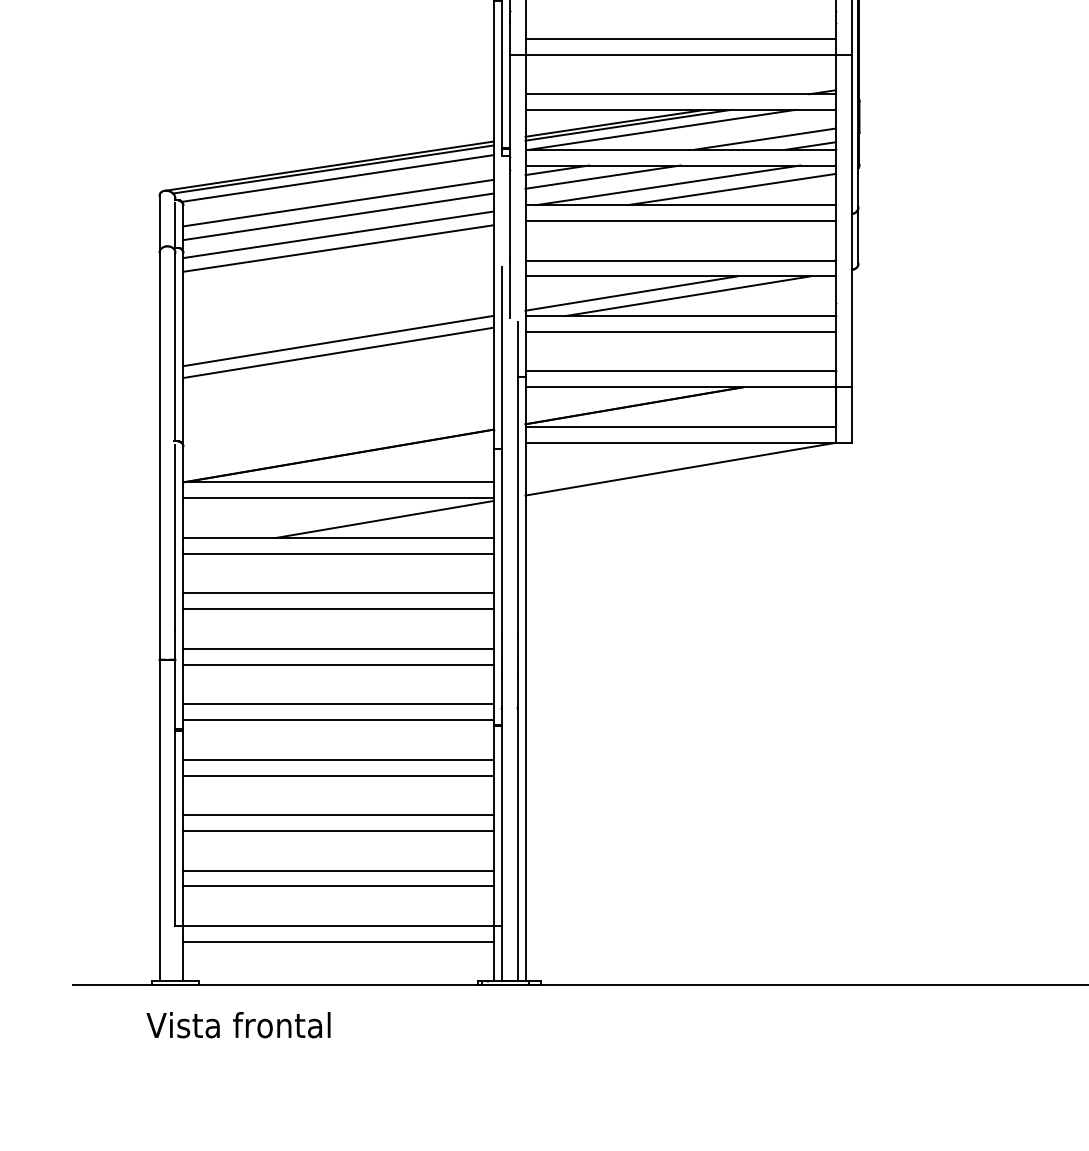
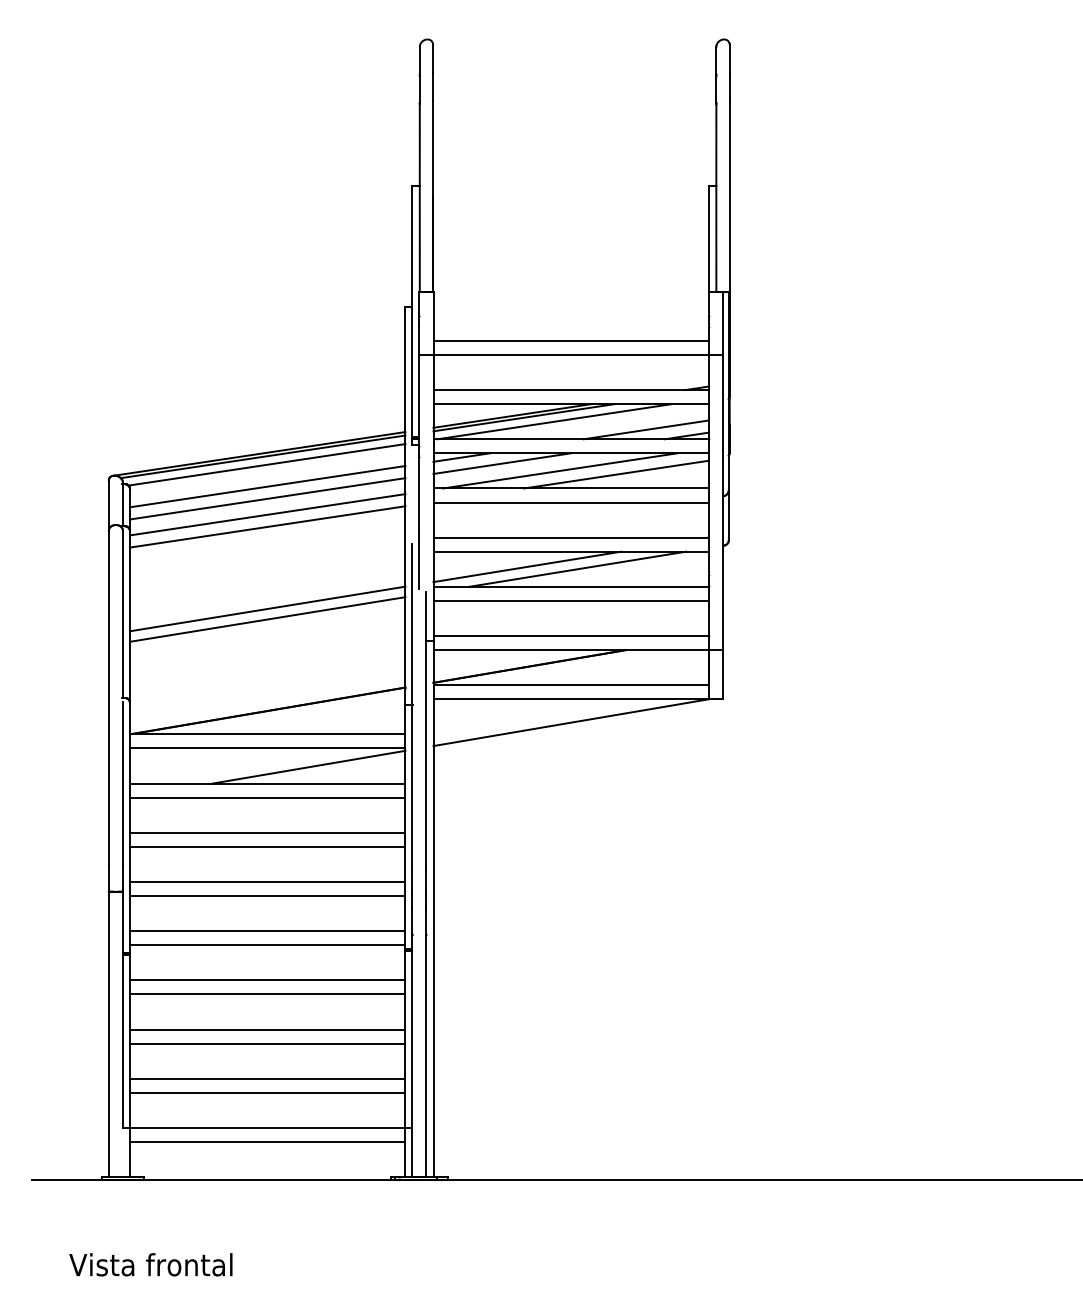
text: (238, 1024) -> (150, 1264), moved

